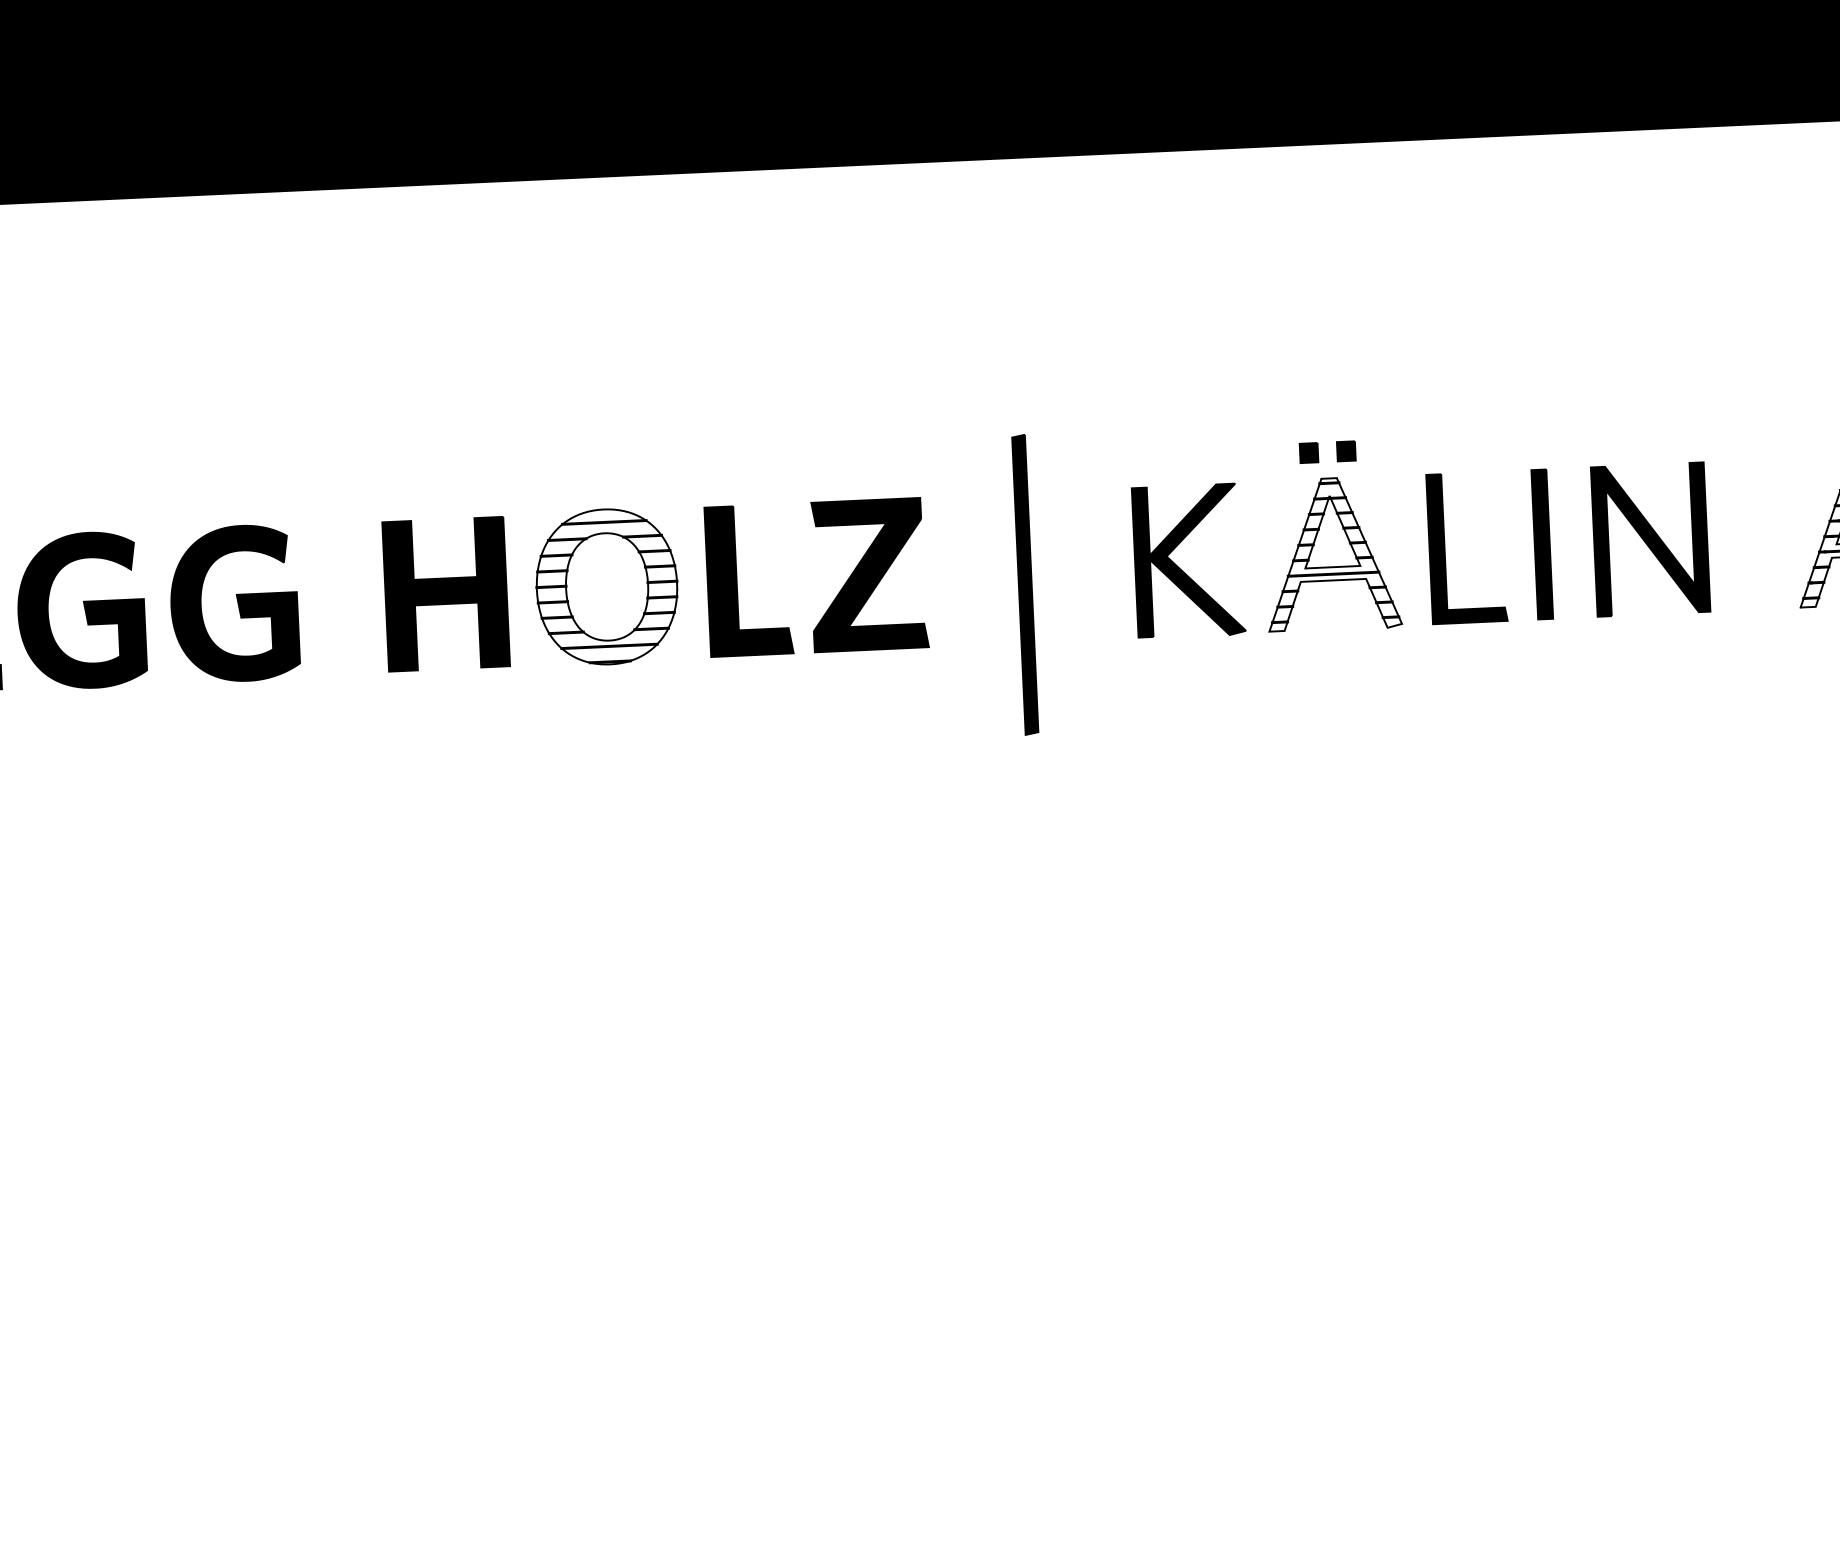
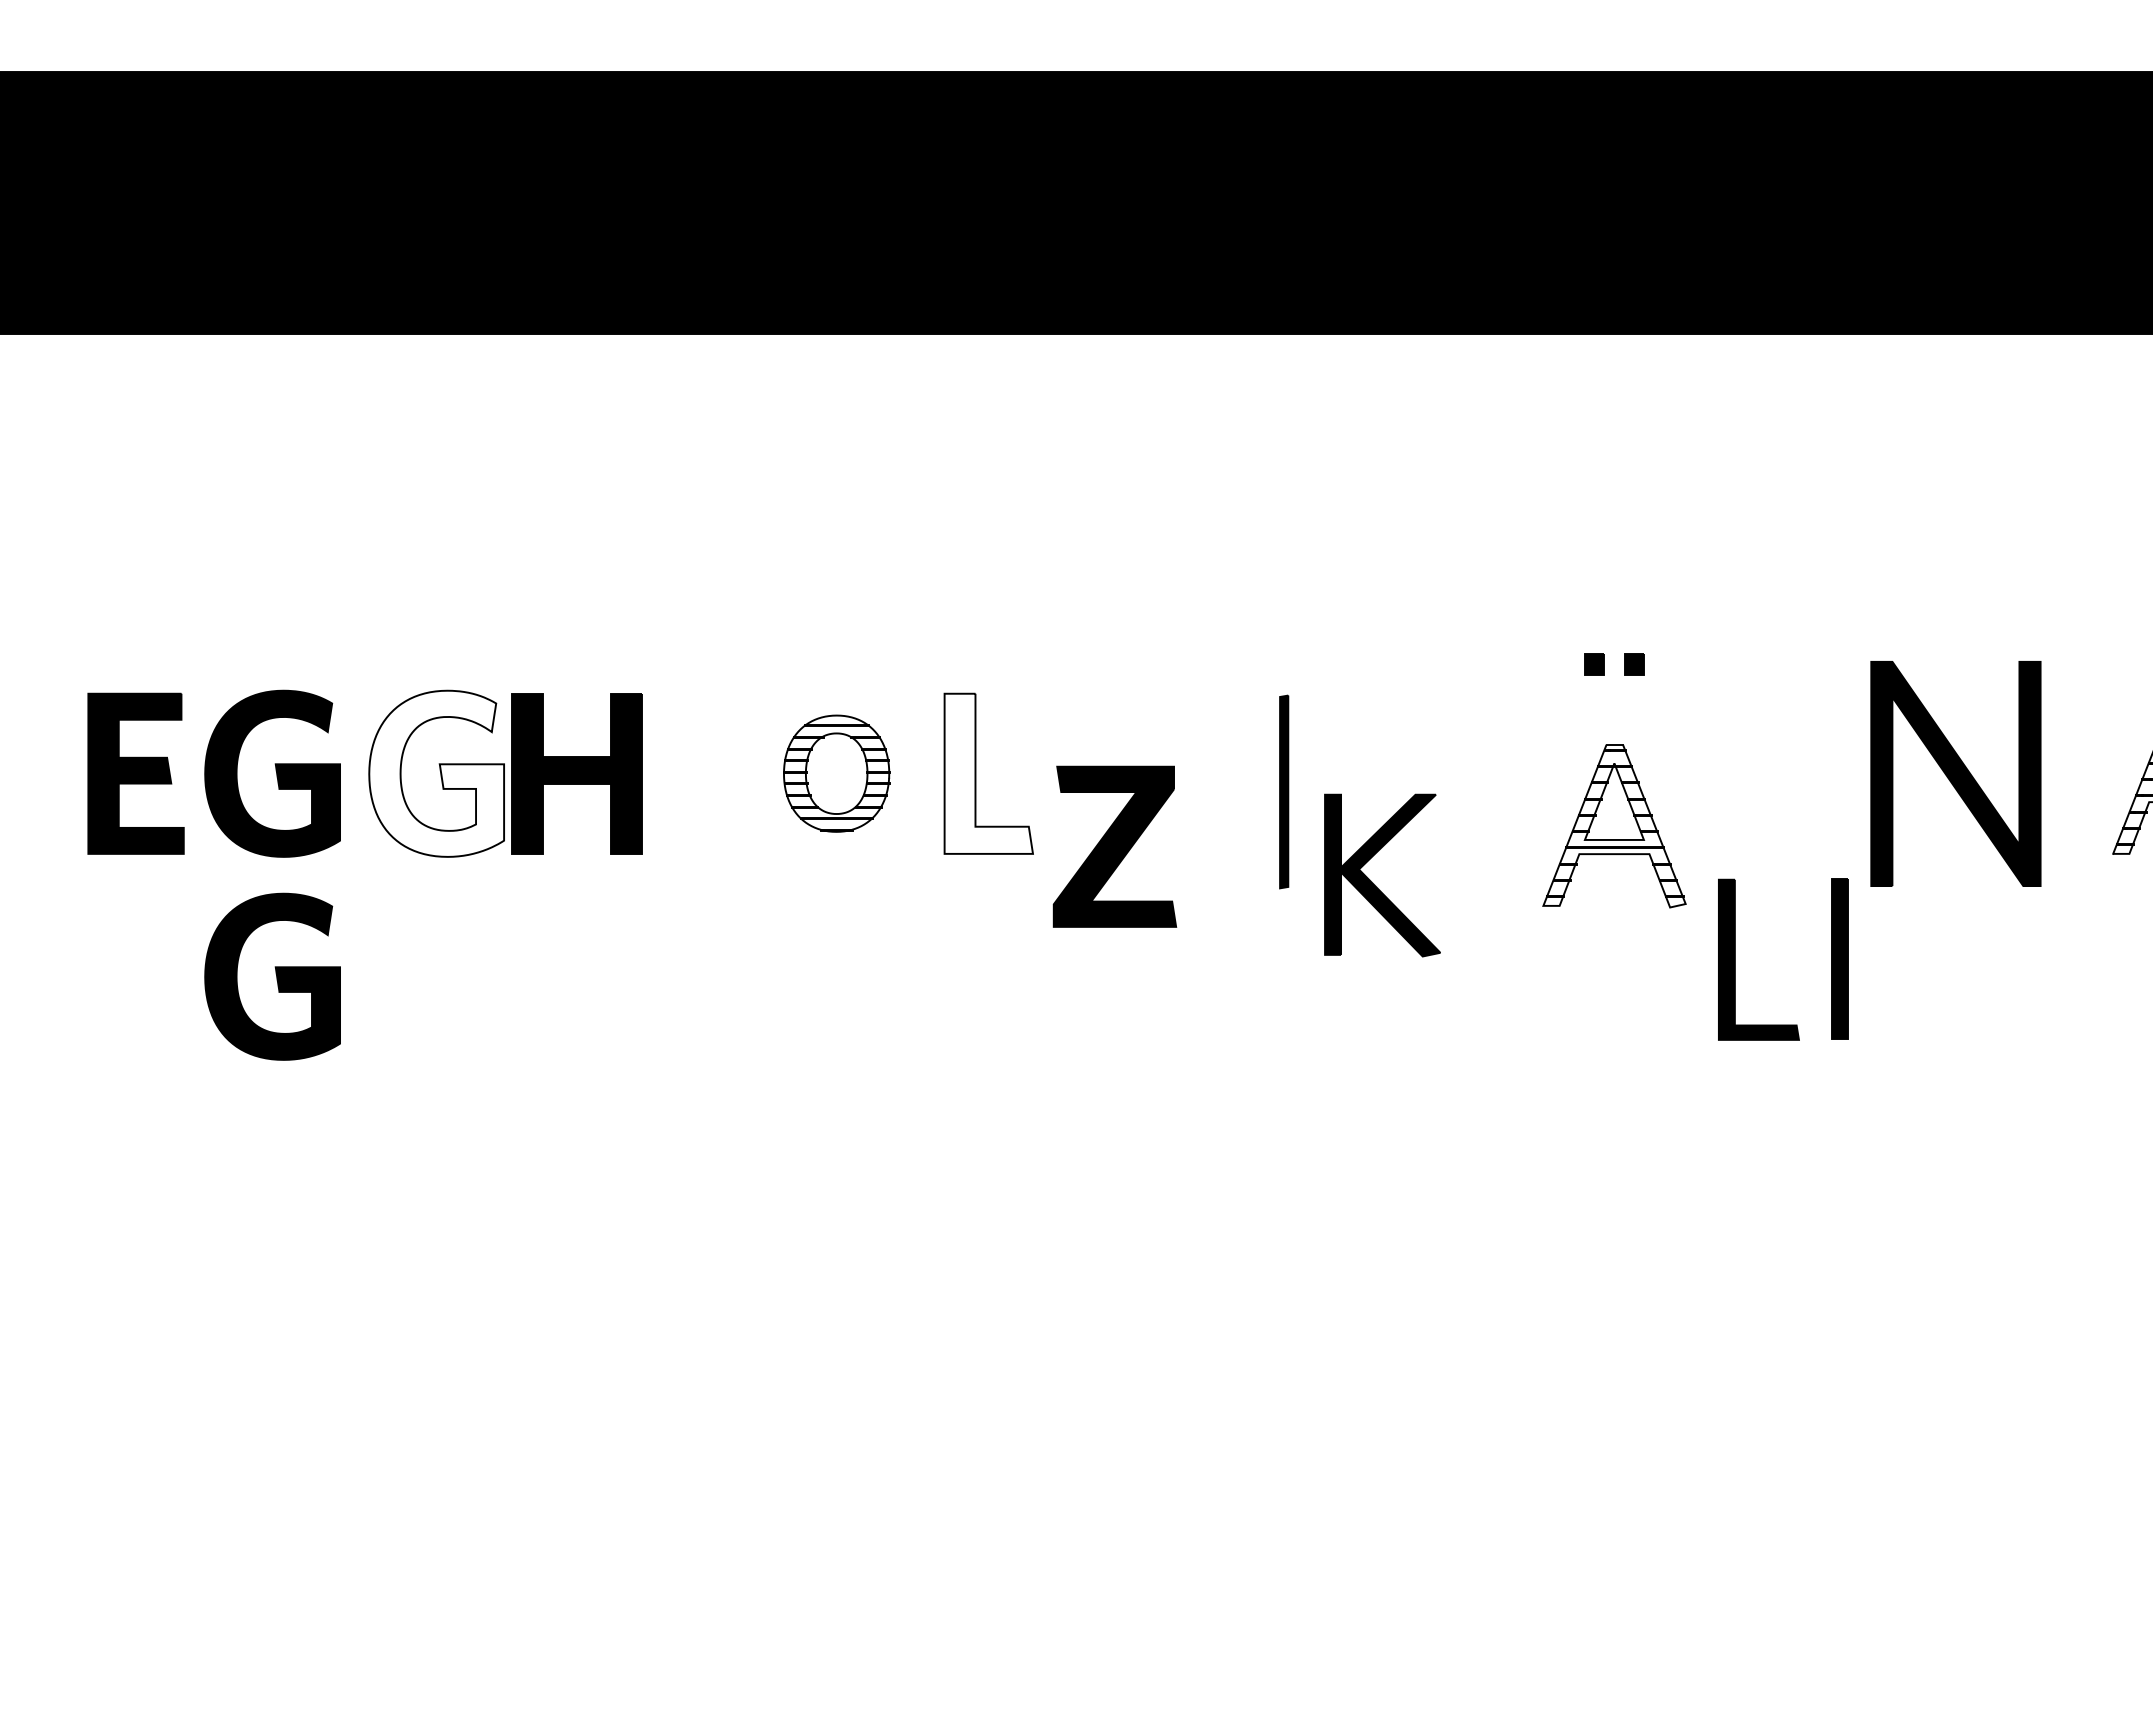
part: (1650, 539) -> (1955, 773), size x1.4
part: (1542, 544) -> (1839, 958), moved
part: (1445, 548) -> (1735, 959), moved
part: (1332, 554) -> (1614, 826), moved
part: (1181, 568) -> (1374, 883), moved
part: (868, 574) -> (1114, 846), moved
fill: (748, 580) -> (988, 773), removed
part: (1024, 584) -> (1283, 791), size x0.6
part: (607, 586) -> (836, 773), size x0.7
part: (445, 593) -> (576, 773), moved
fill: (234, 603) -> (436, 773), removed
part: (89, 799) -> (272, 976), added

